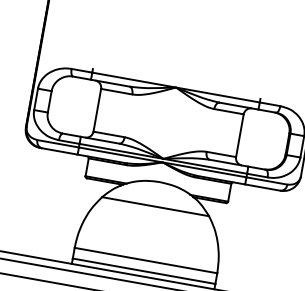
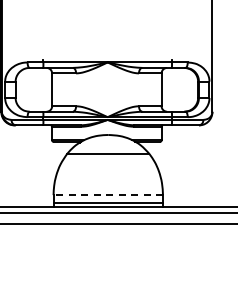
line: (146, 261) -> (108, 195), solid -> dashed

